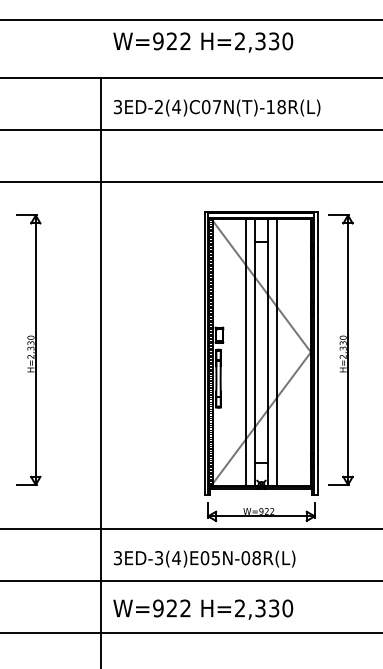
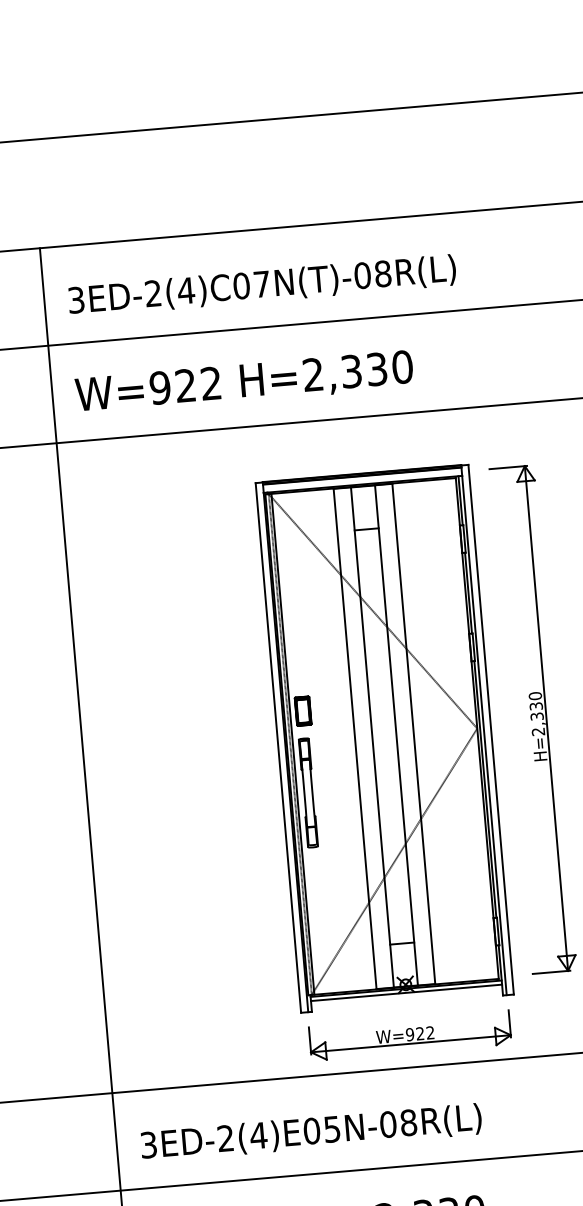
text: (203, 42) -> (244, 382), moved
text: (270, 107) -> (362, 276), 3ED-2(4)C07N(T)-18R(L) -> 3ED-2(4)C07N(T)-08R(L)
text: (159, 558) -> (226, 1139), 3ED-3(4)E05N-08R(L) -> 3ED-2(4)E05N-08R(L)

